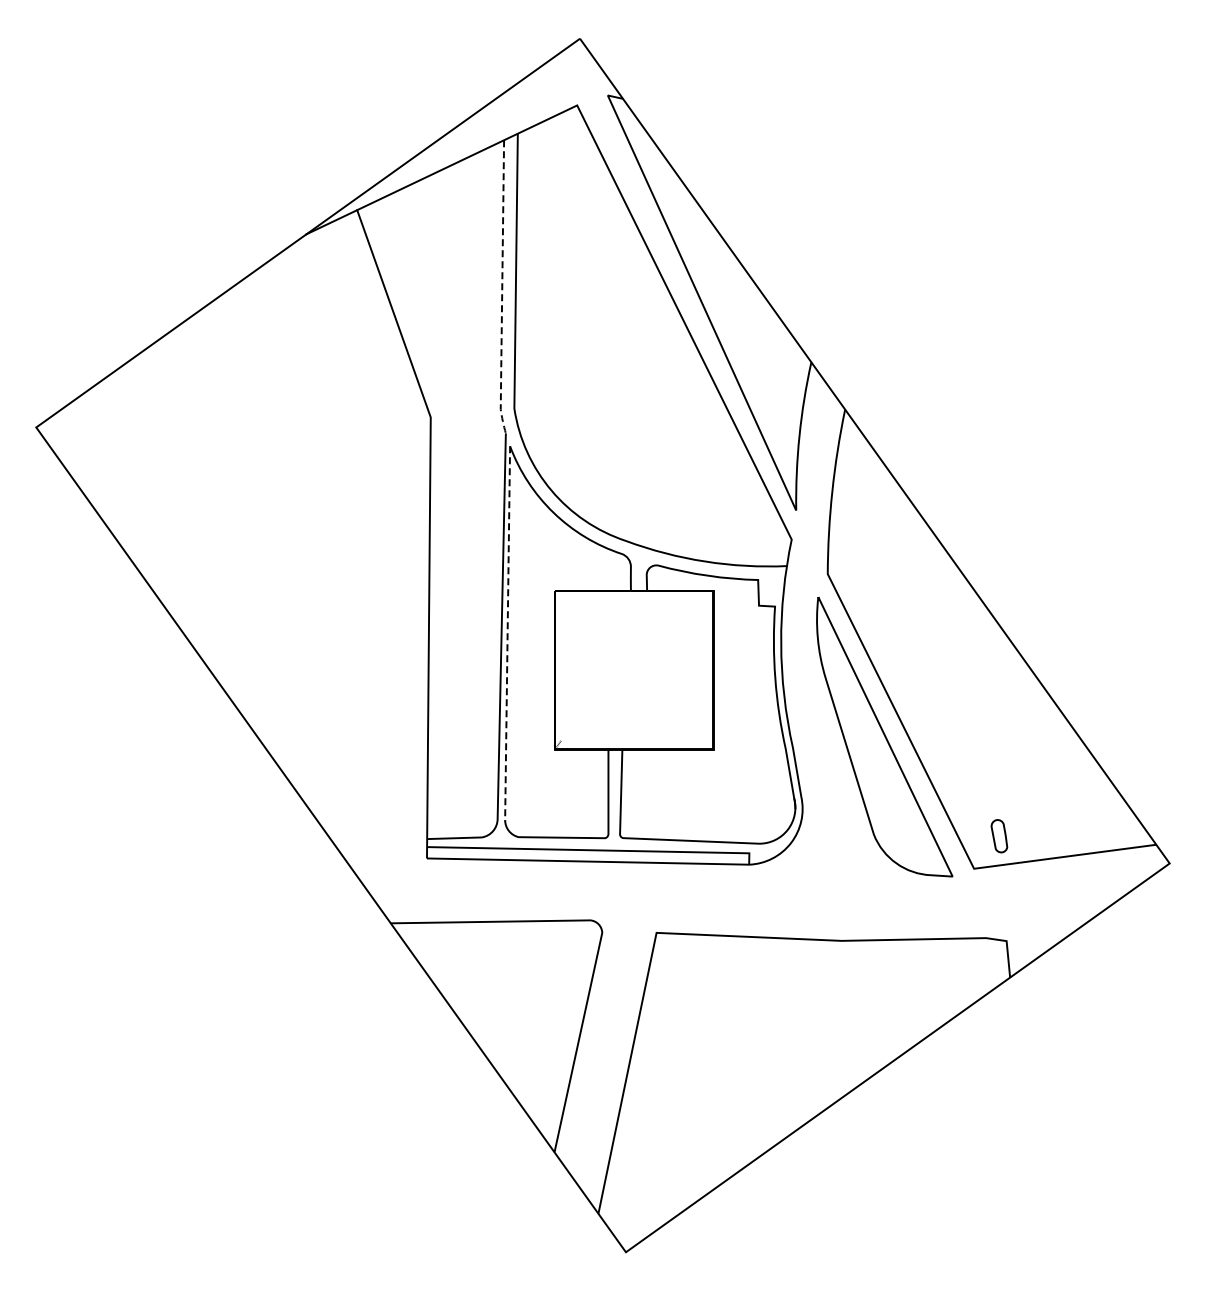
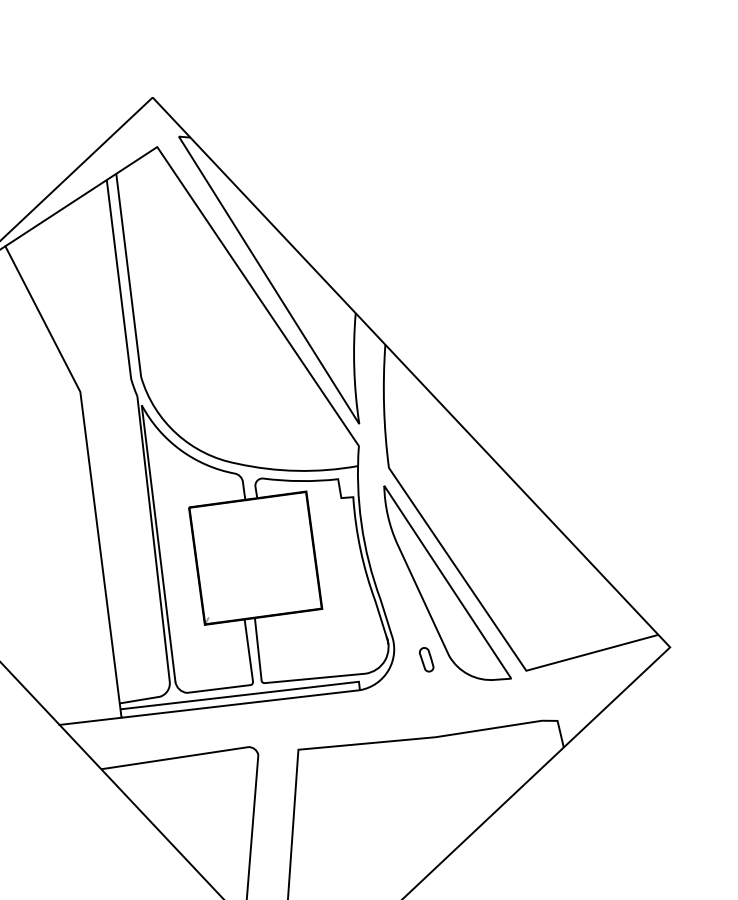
line: (502, 290) -> (120, 291), dashed -> solid
line: (507, 637) -> (158, 546), dashed -> solid
part: (999, 836) -> (426, 659), moved
line: (384, 857) -> (90, 721), added

